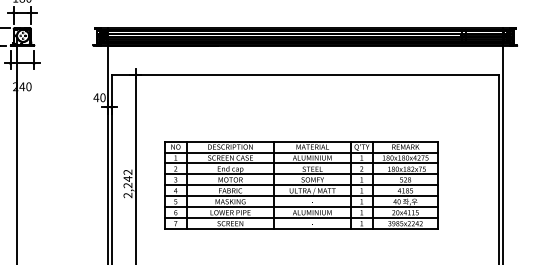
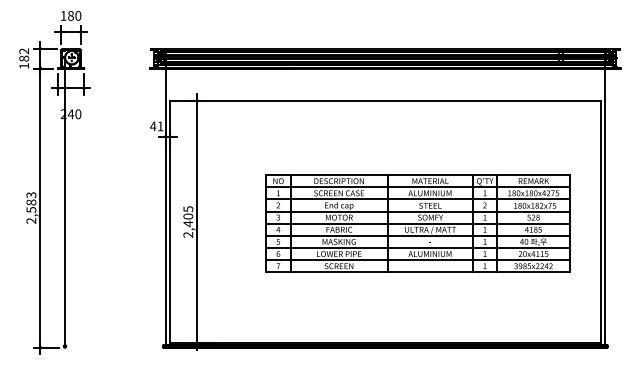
text: (102, 97) -> (160, 126), 40 -> 41
text: (128, 178) -> (188, 216), 2,242 -> 2,405
part: (301, 185) -> (417, 223), moved

